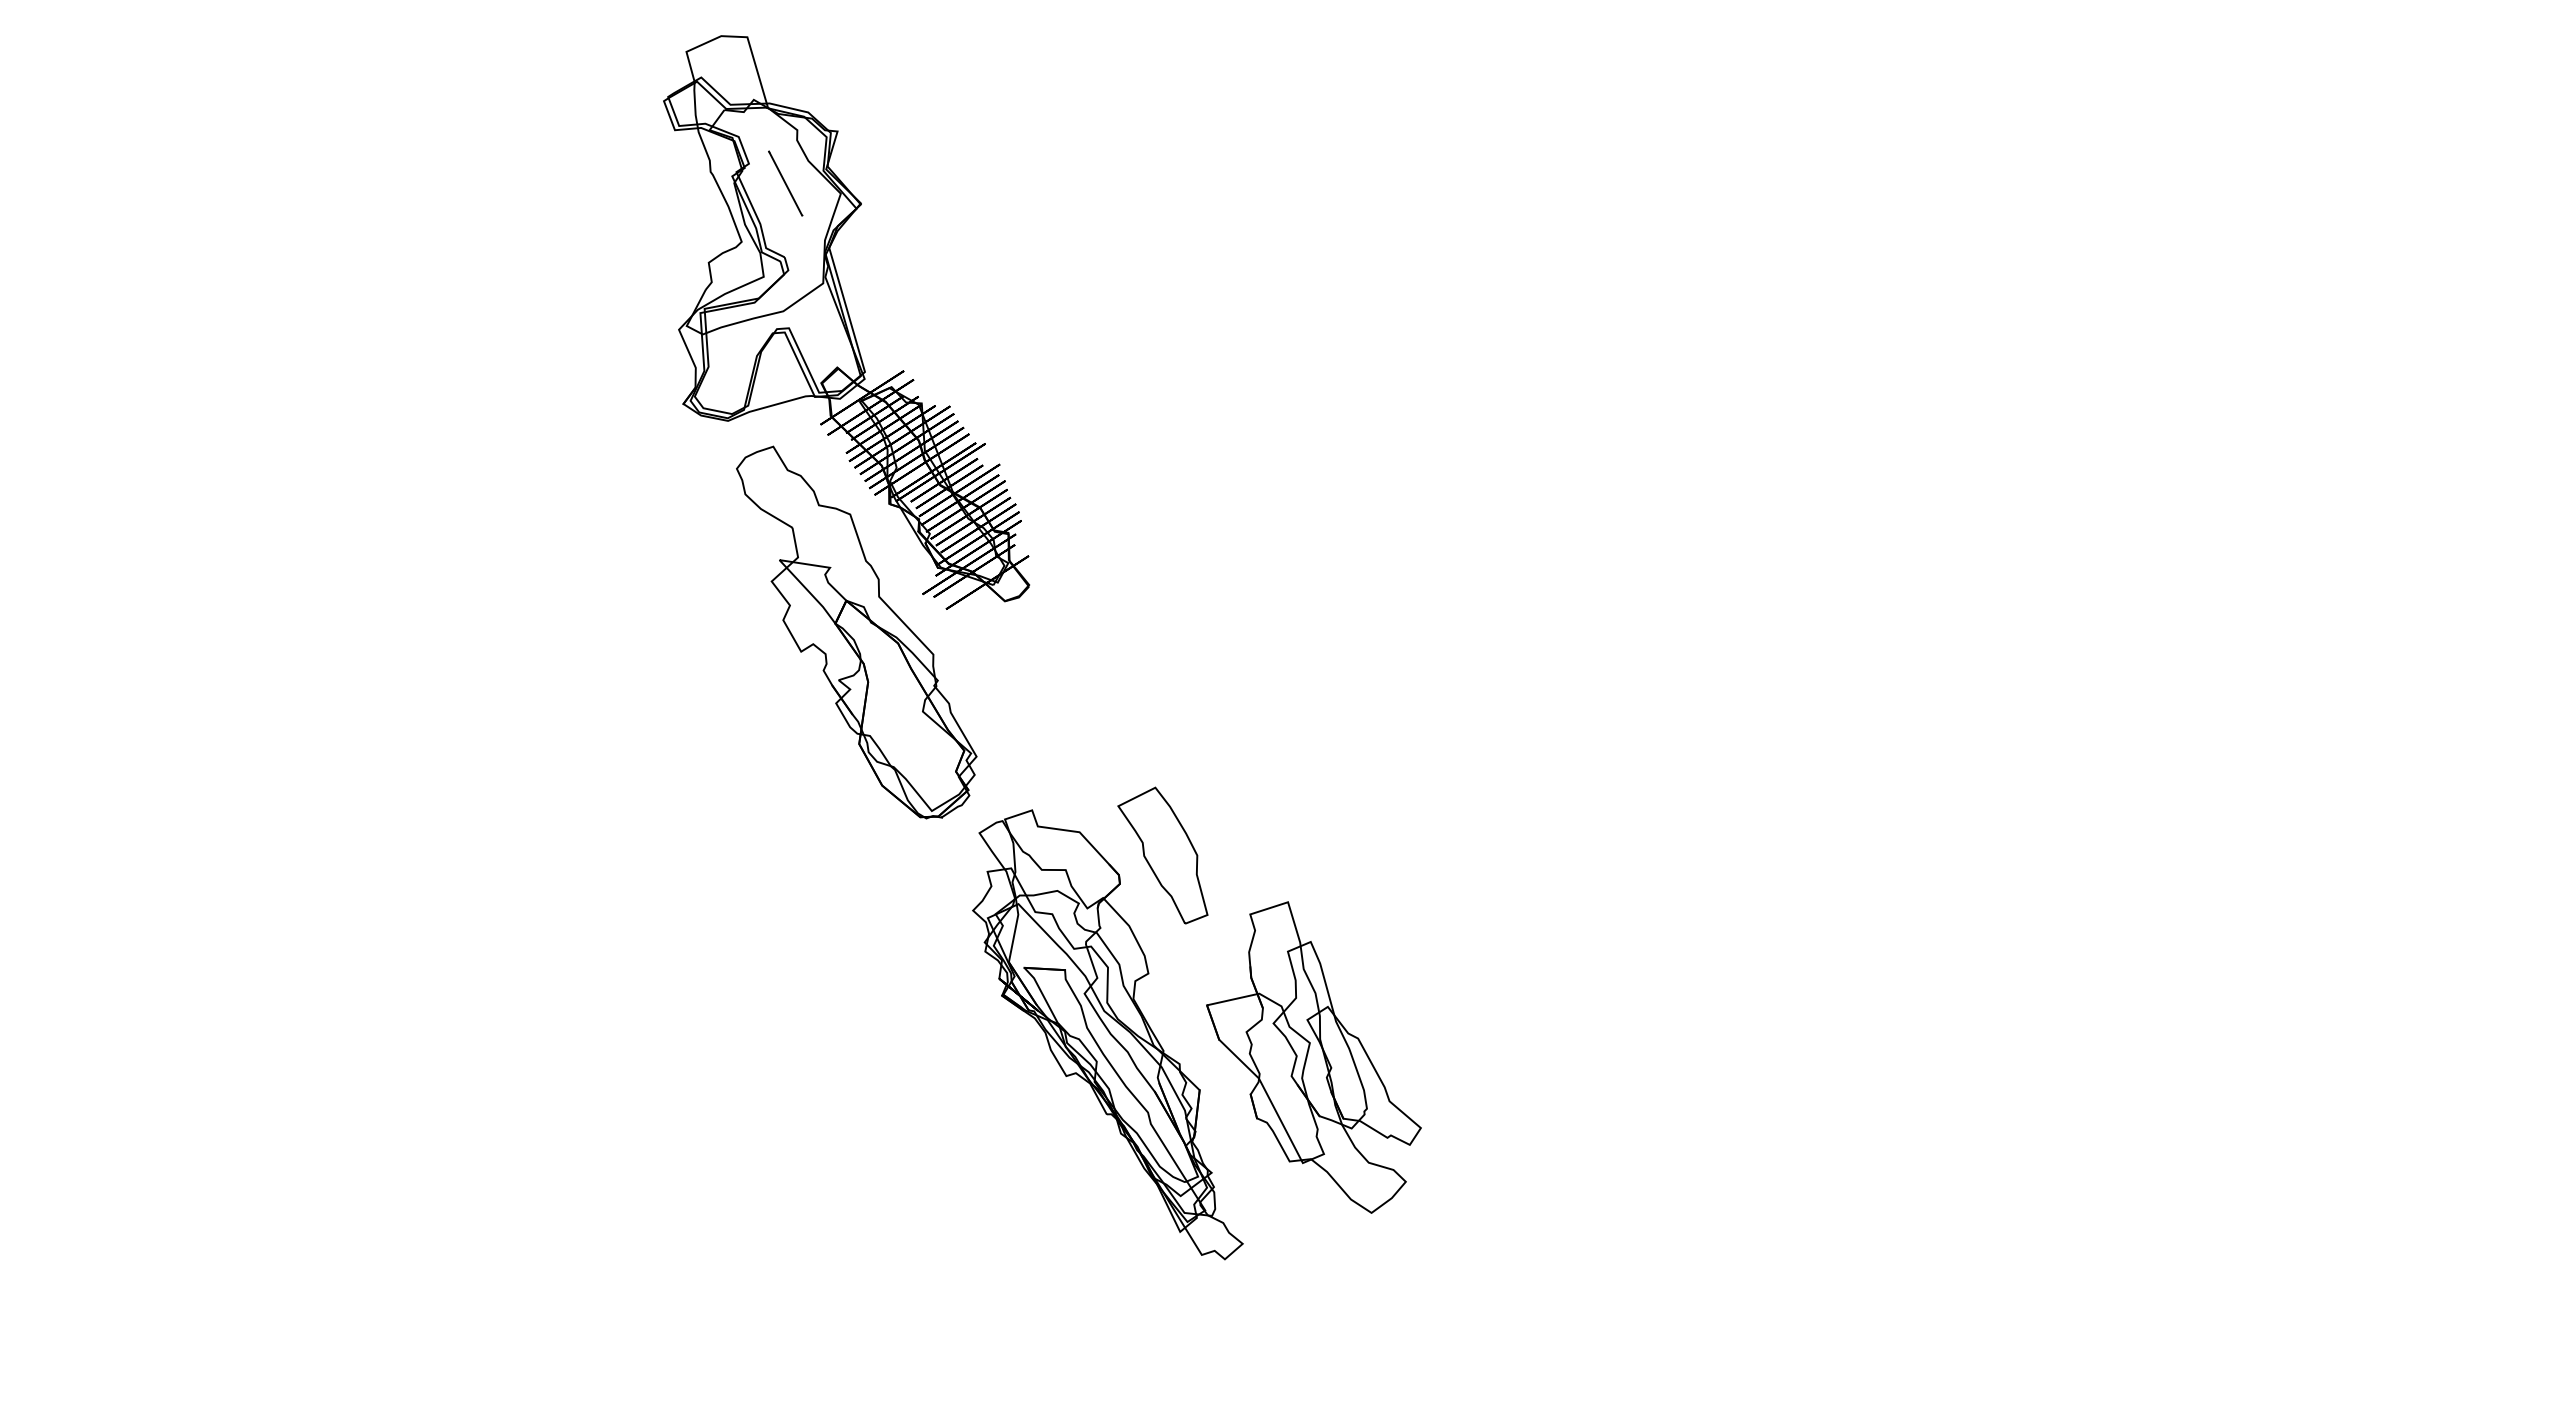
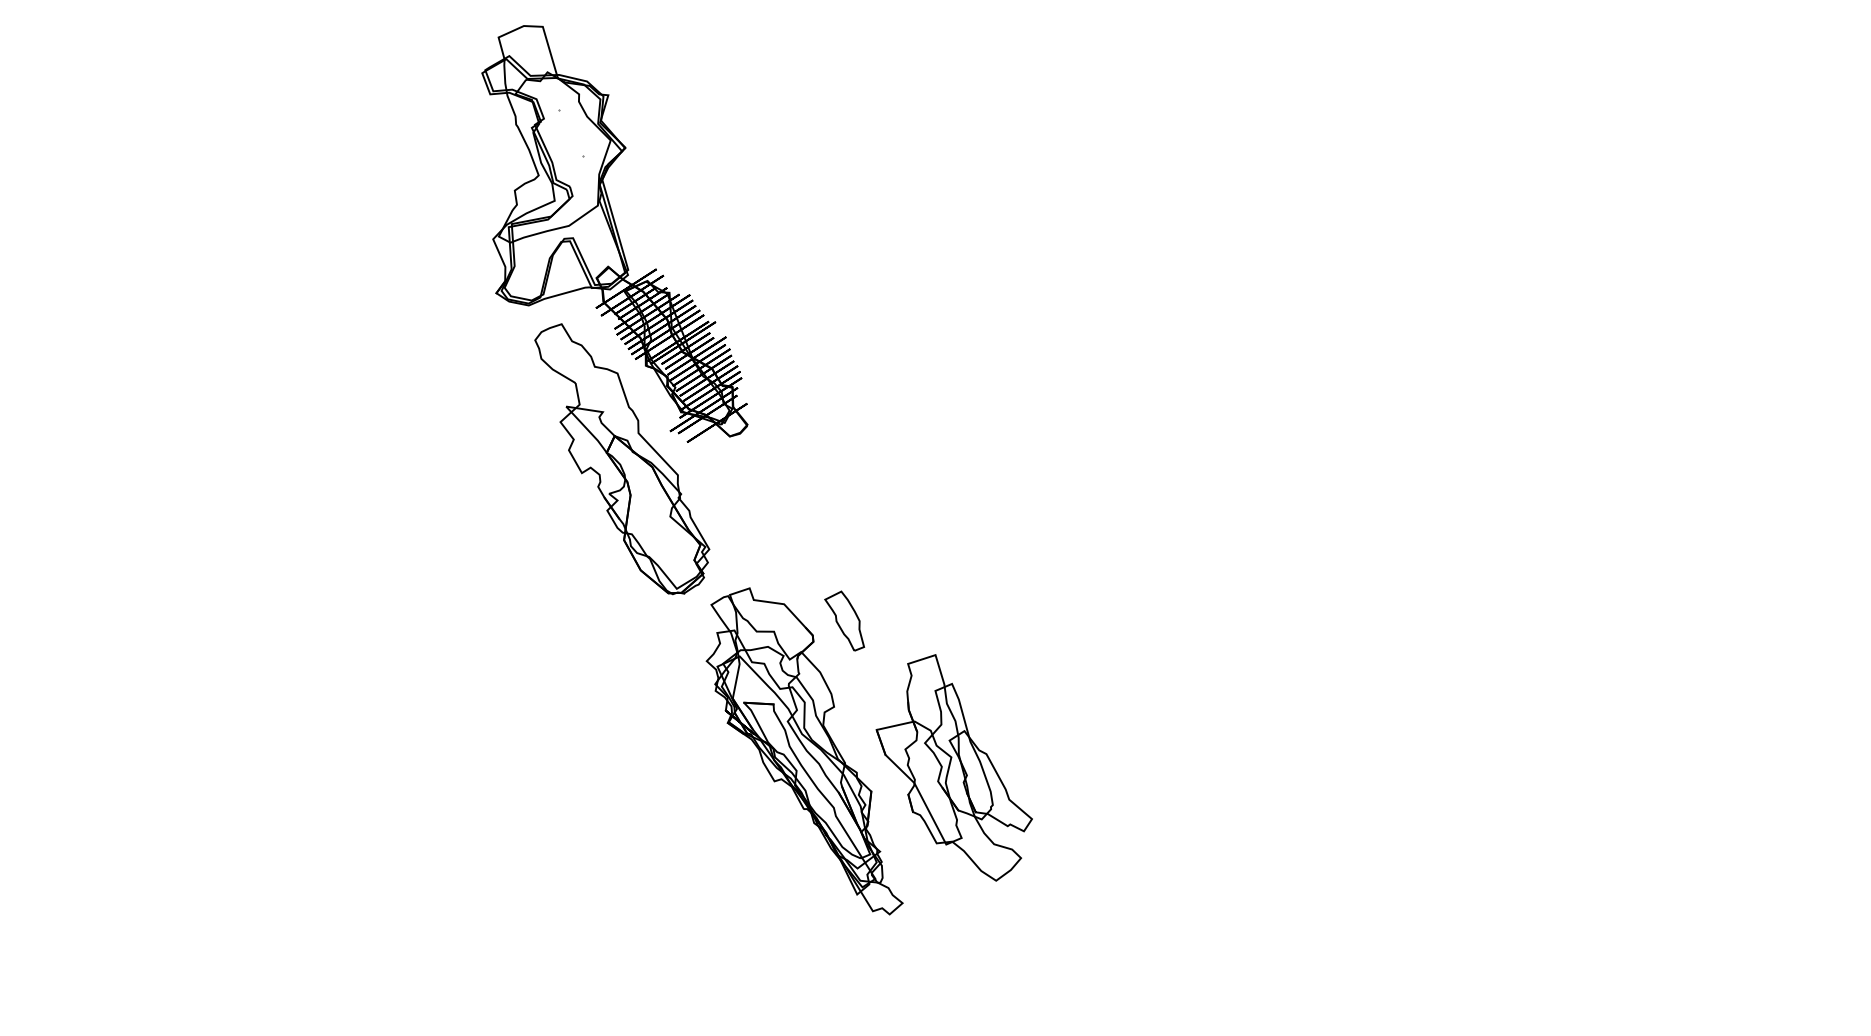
line: (785, 183) -> (570, 133), removed
part: (1162, 855) -> (844, 621), size x0.6

